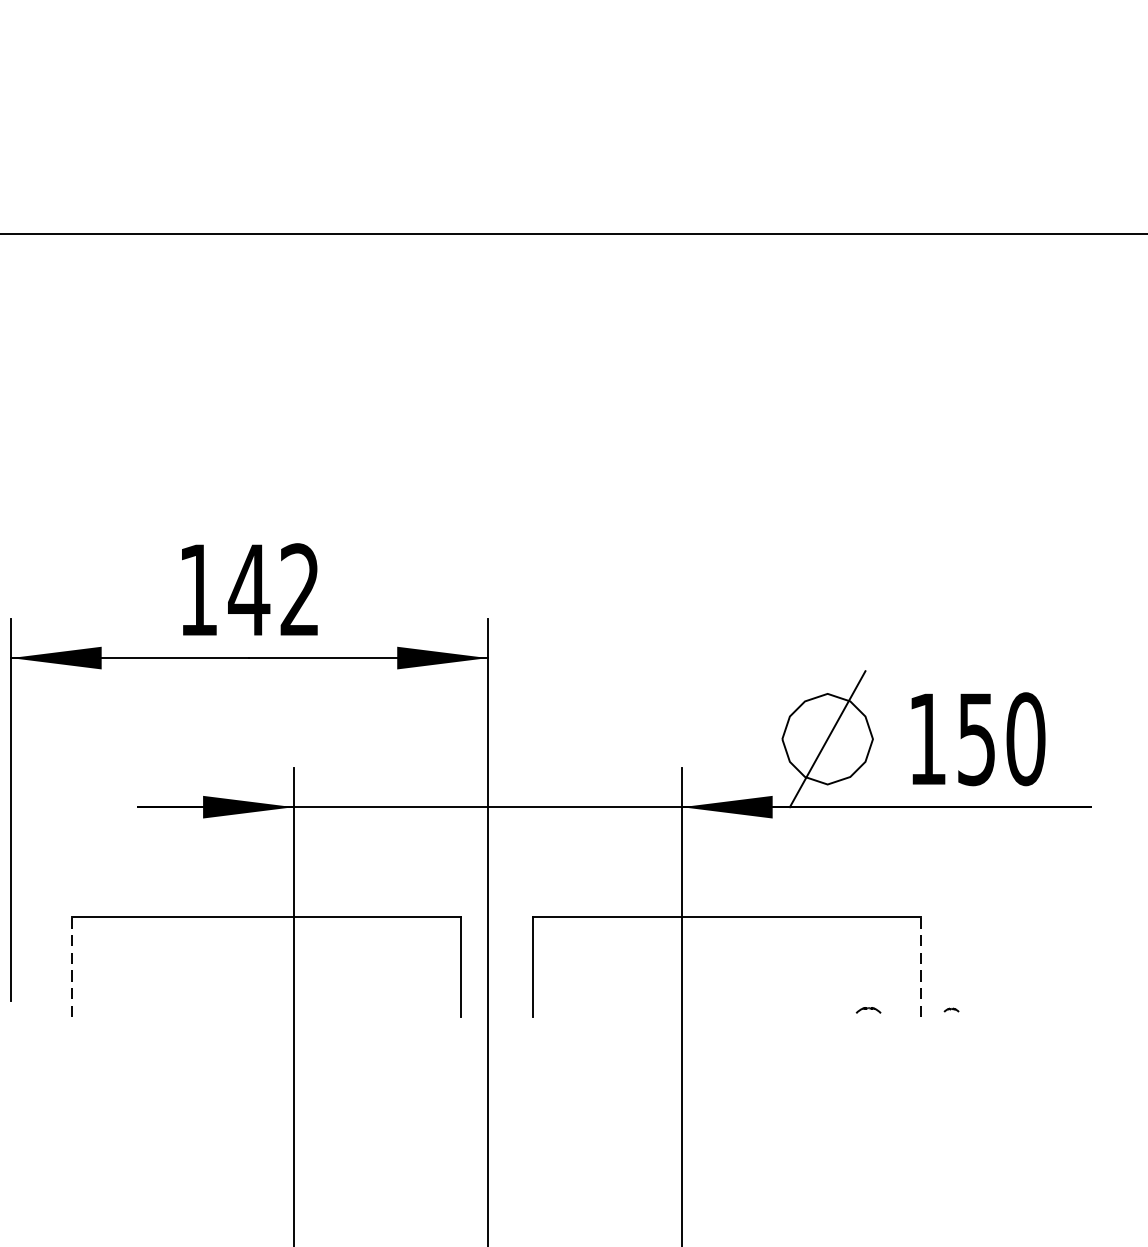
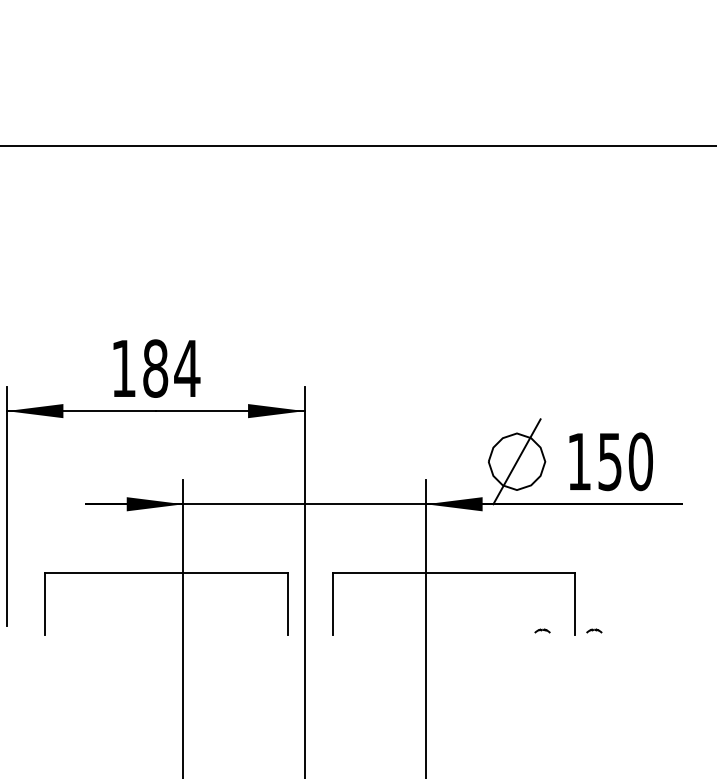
text: (274, 589) -> (171, 368), 142 -> 184
line: (71, 966) -> (44, 603), dashed -> solid
line: (921, 966) -> (575, 603), dashed -> solid
part: (951, 1009) -> (594, 630), size x1.67

